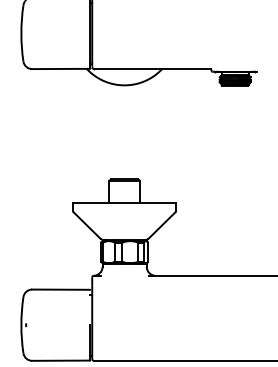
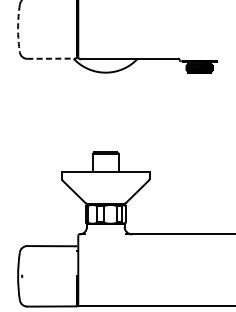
arc: (21, 33) -> (18, 28), solid -> dashed
line: (60, 68) -> (51, 58), solid -> dashed

